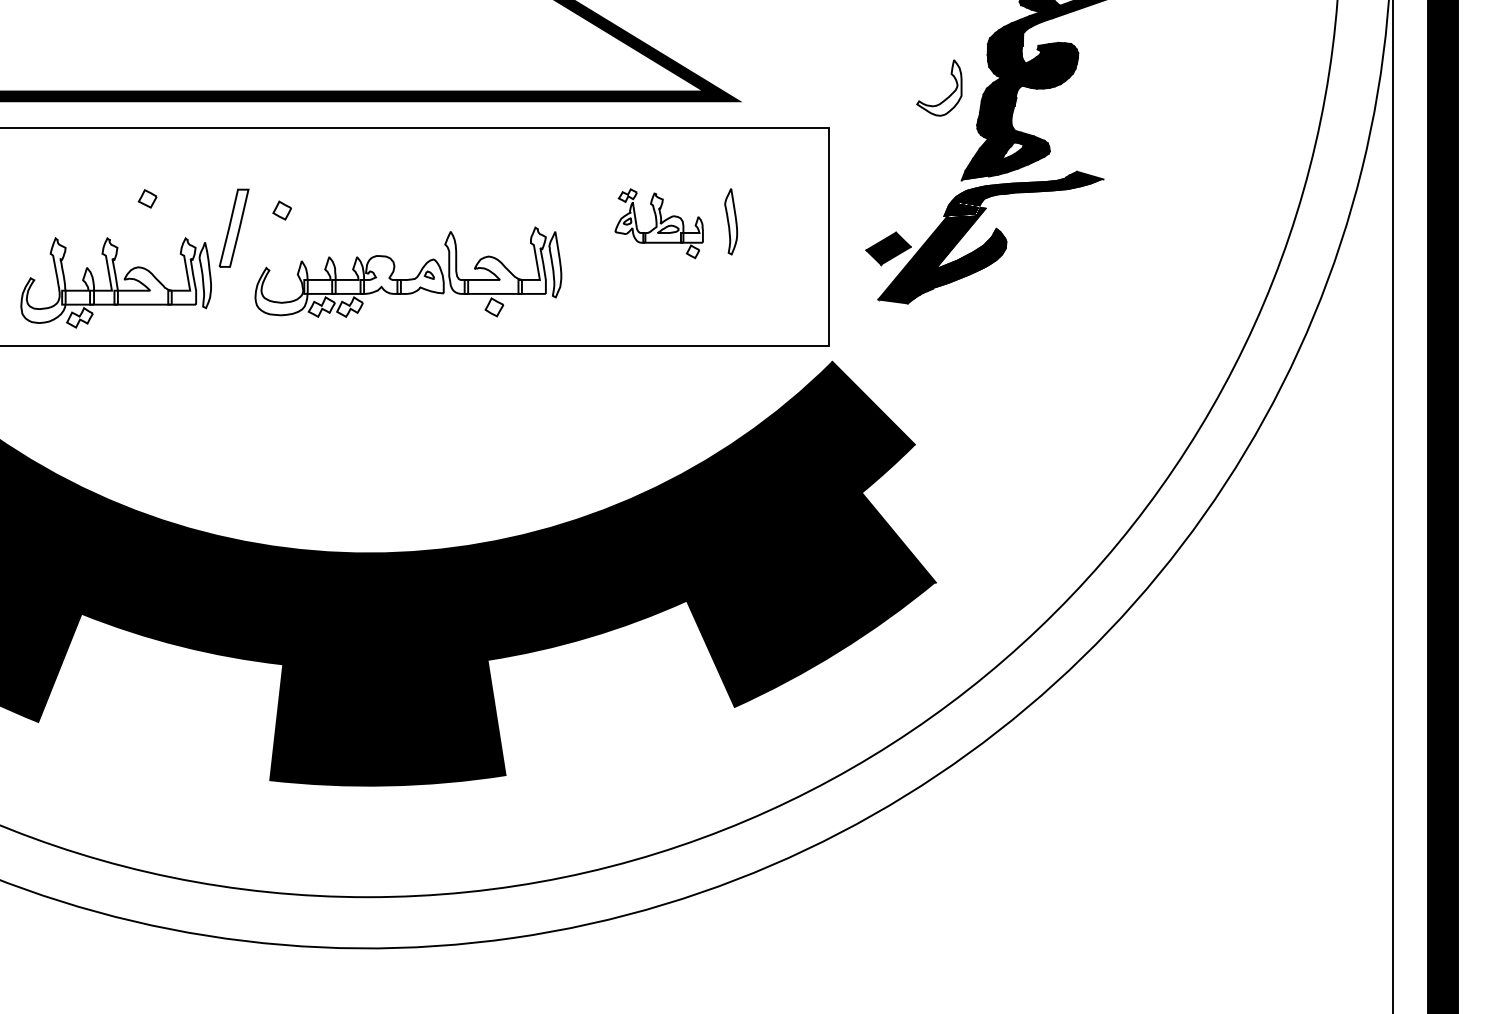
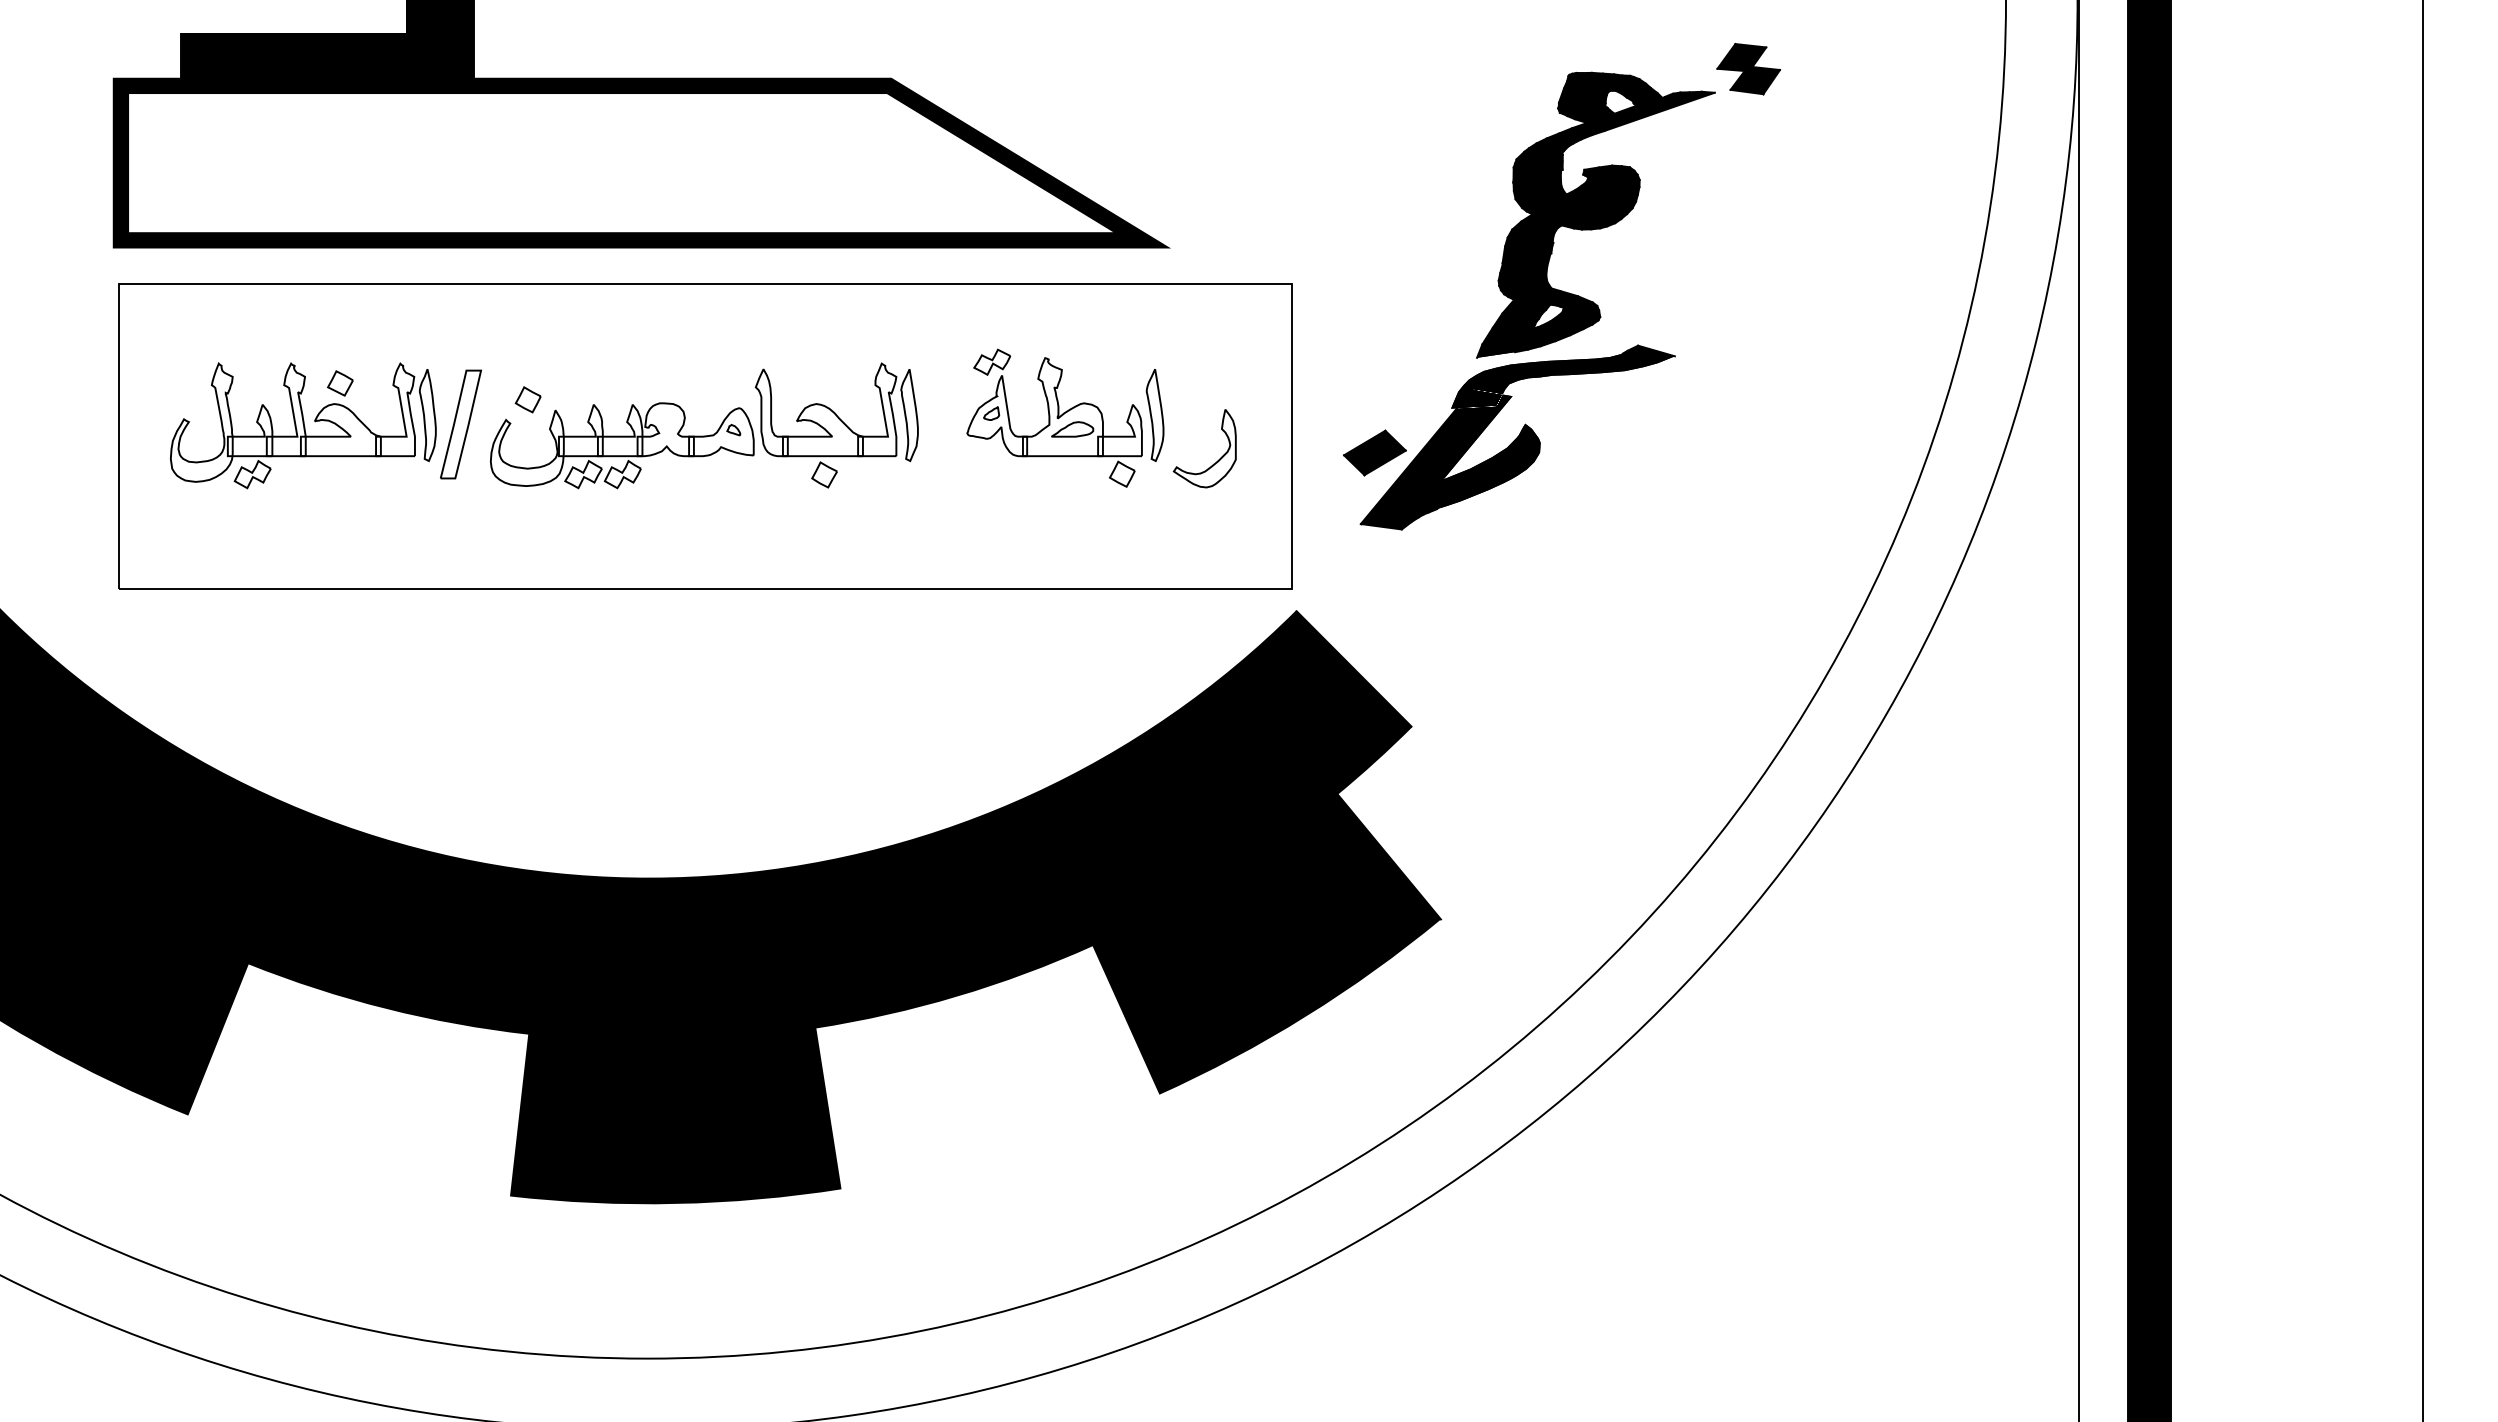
part: (945, 98) -> (1213, 463), moved
part: (659, 223) -> (1054, 417), size x1.43
part: (407, 279) -> (703, 435), moved
part: (116, 282) -> (303, 425), moved

